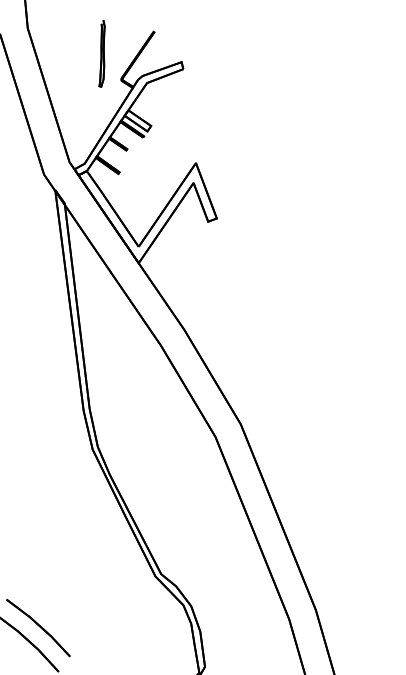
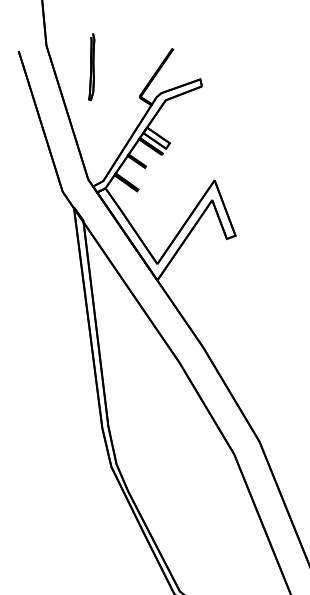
part: (101, 53) -> (91, 66), moved

